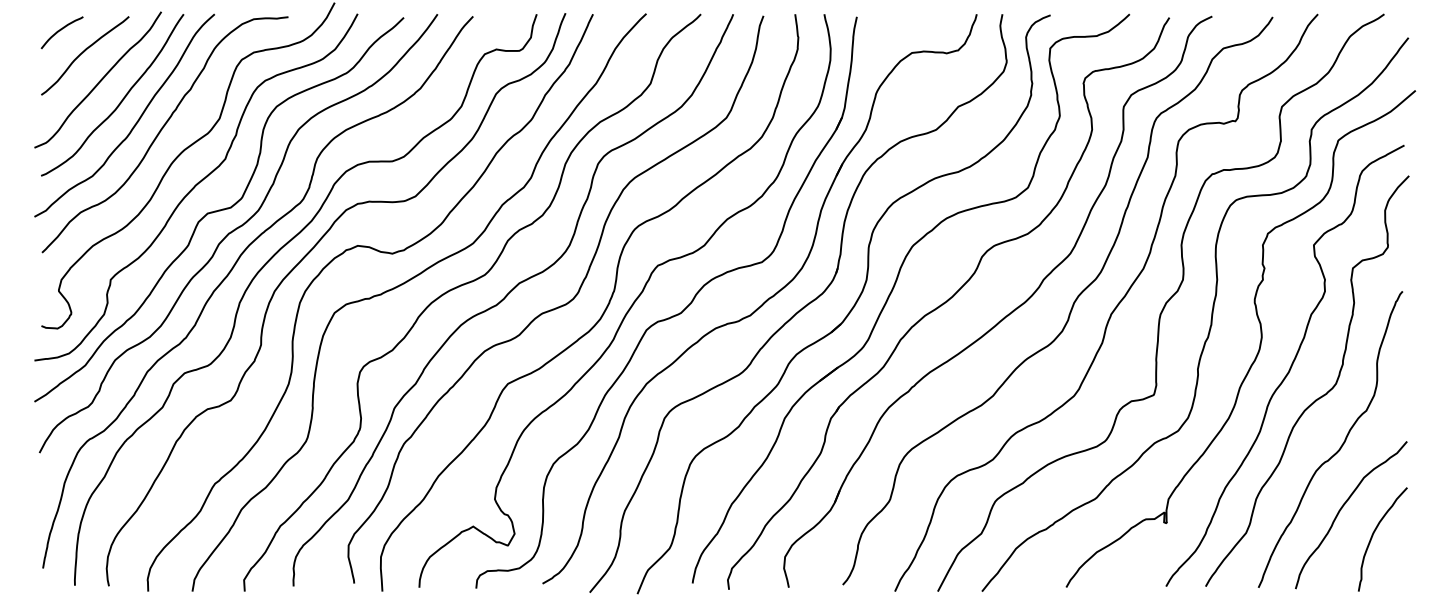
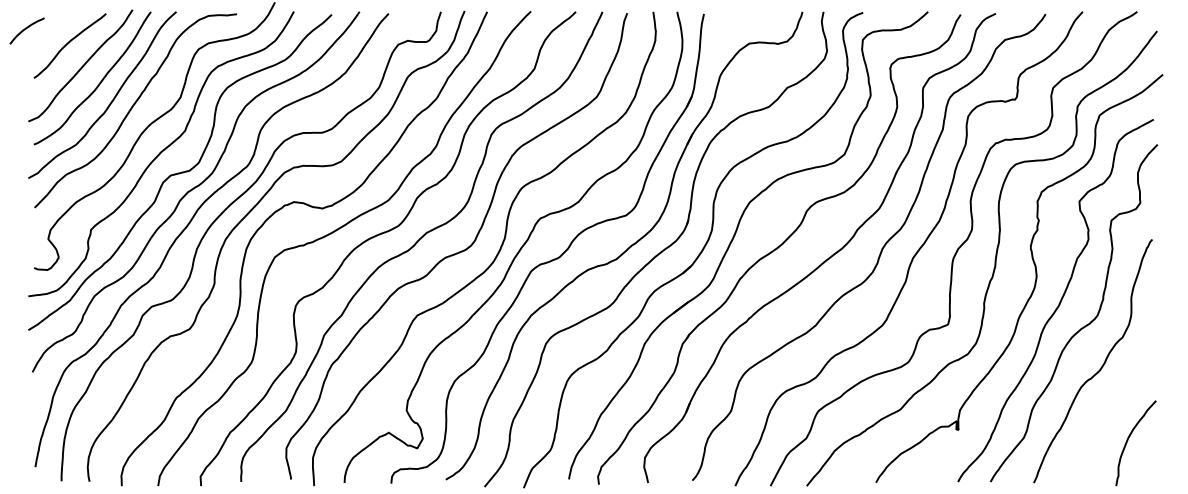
curve: (61, 30) -> (26, 29), moved
curve: (1343, 508) -> (1103, 417), removed

